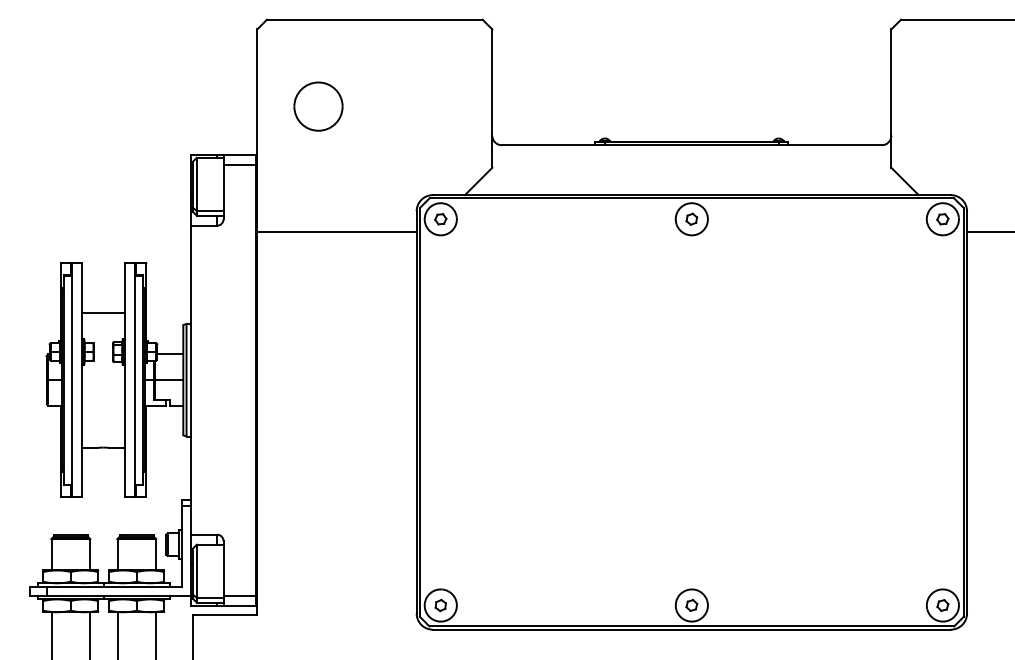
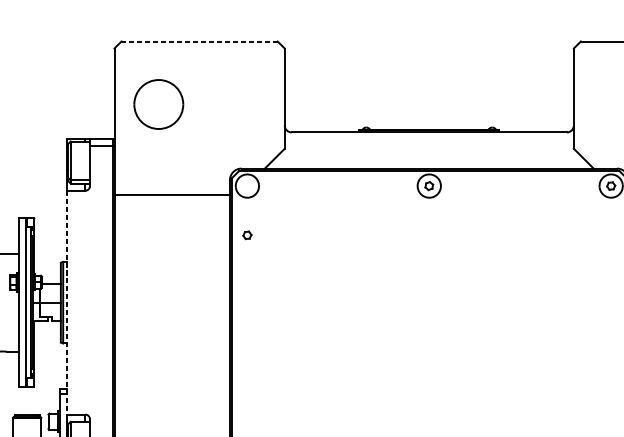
line: (374, 19) -> (199, 41), solid -> dashed
part: (318, 106) -> (158, 104), size x1.4
part: (440, 219) -> (247, 235), moved
line: (191, 380) -> (66, 302), solid -> dashed

